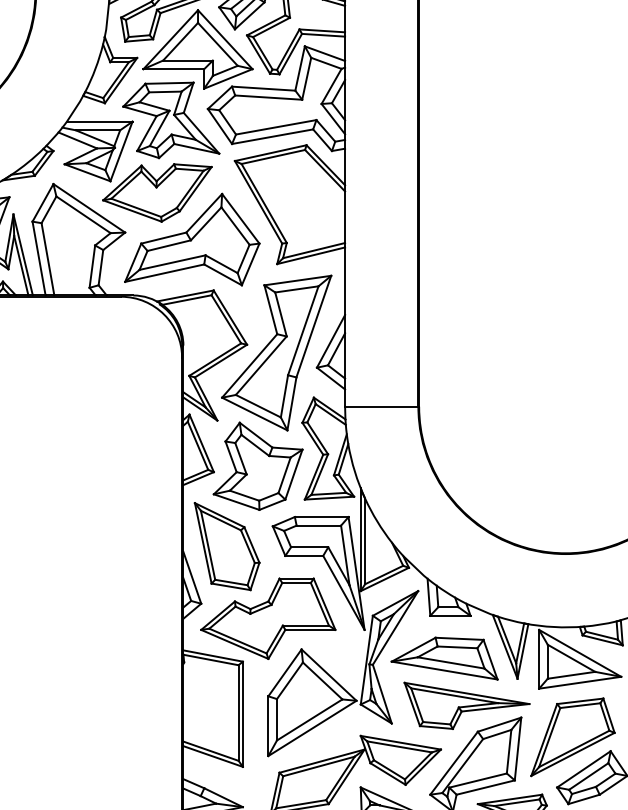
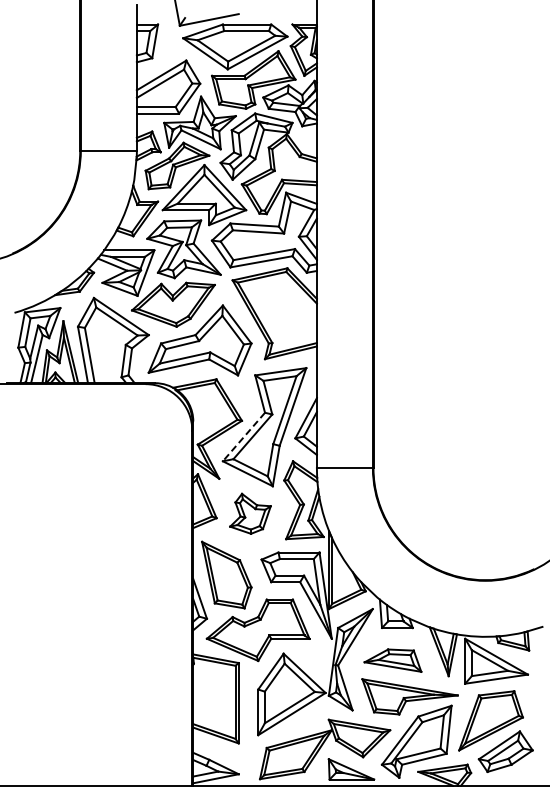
line: (249, 366) -> (243, 437), solid -> dashed
part: (258, 465) -> (250, 513), size x0.6
part: (444, 658) -> (392, 660), size x0.7

